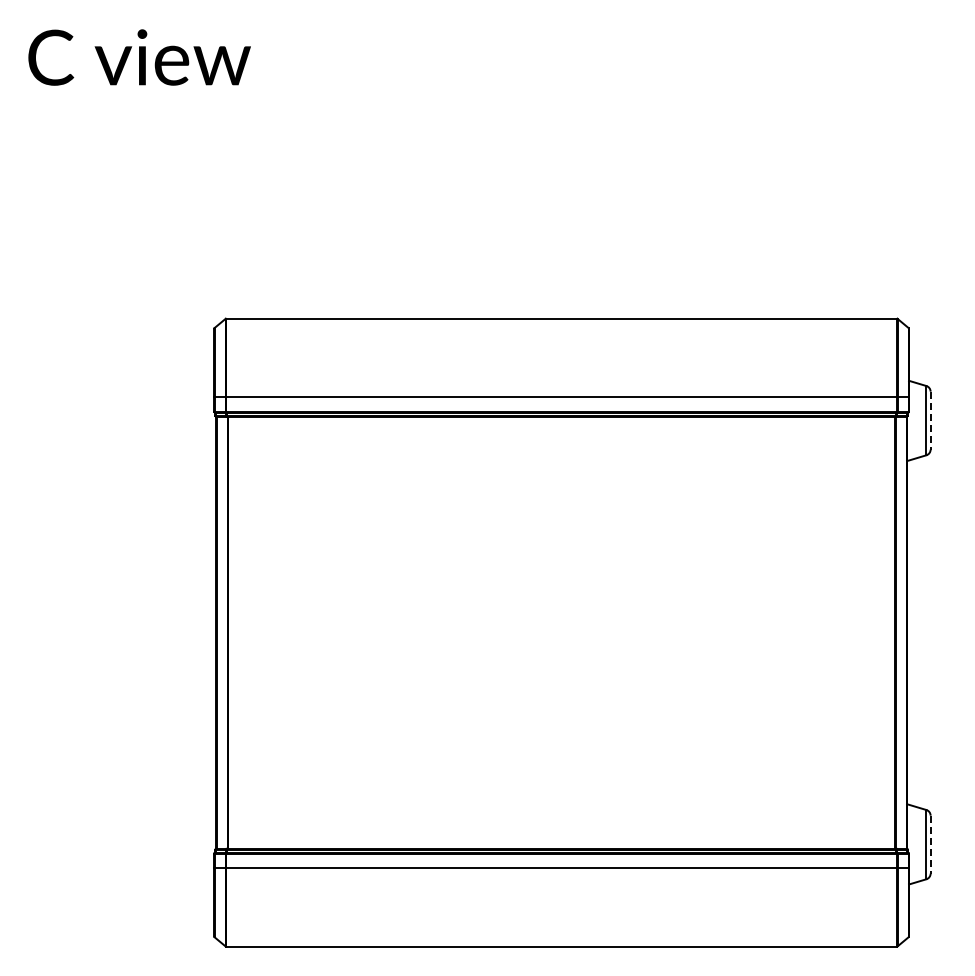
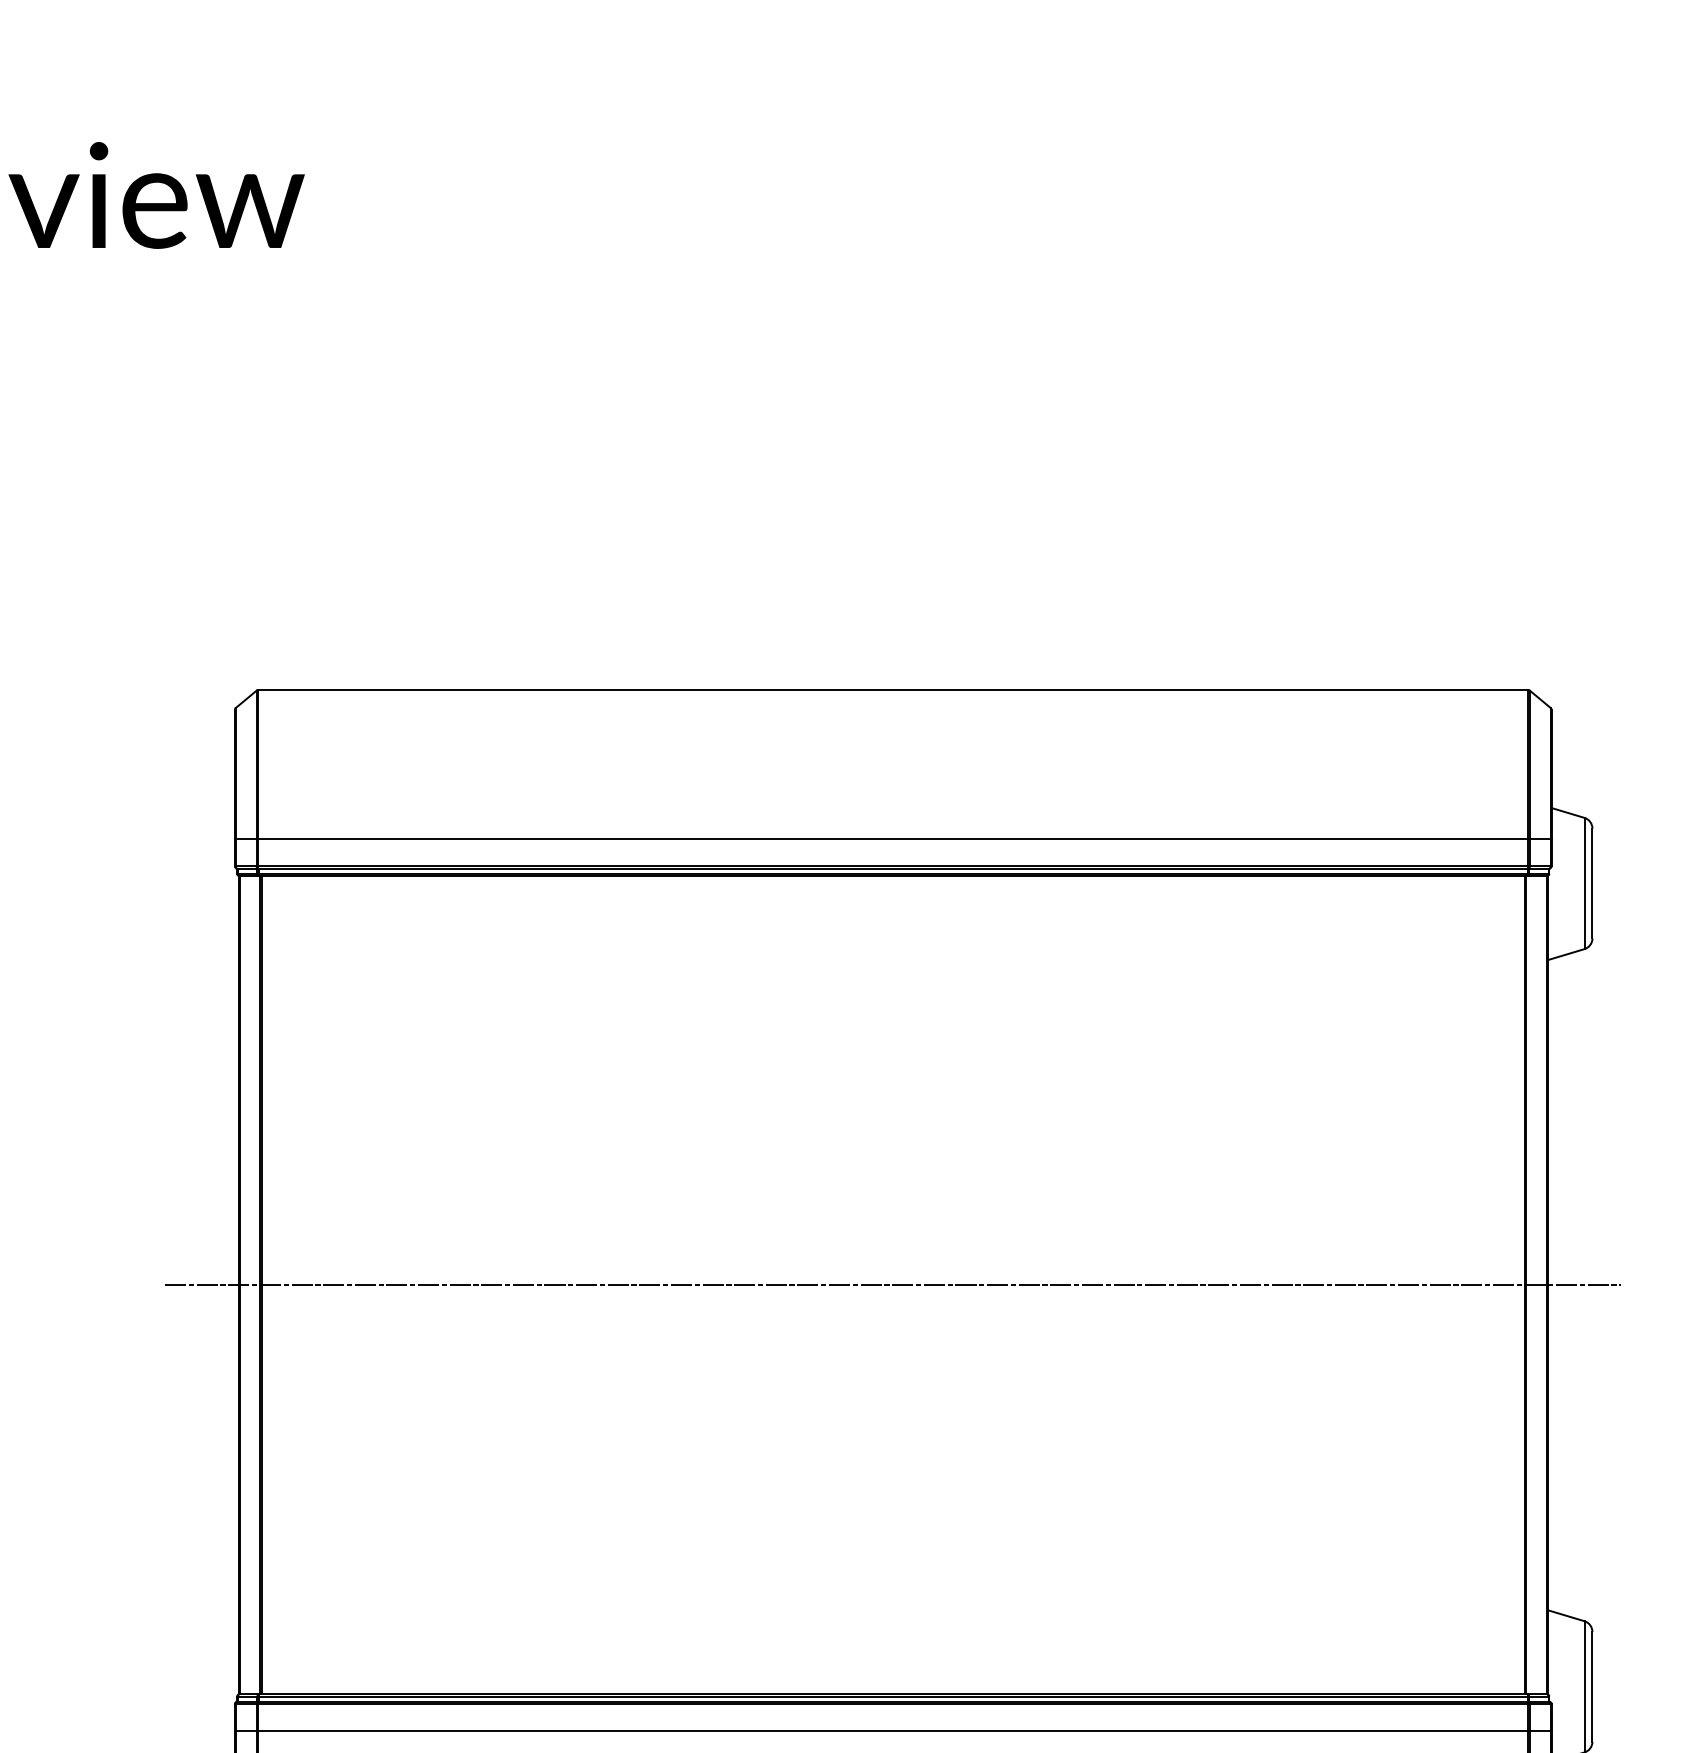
line: (930, 420) -> (1592, 883), dashed -> solid
line: (561, 632) -> (893, 1284), added
line: (930, 844) -> (1592, 1686), dashed -> solid

